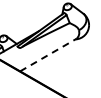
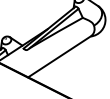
line: (48, 55) -> (60, 57), dashed -> solid

